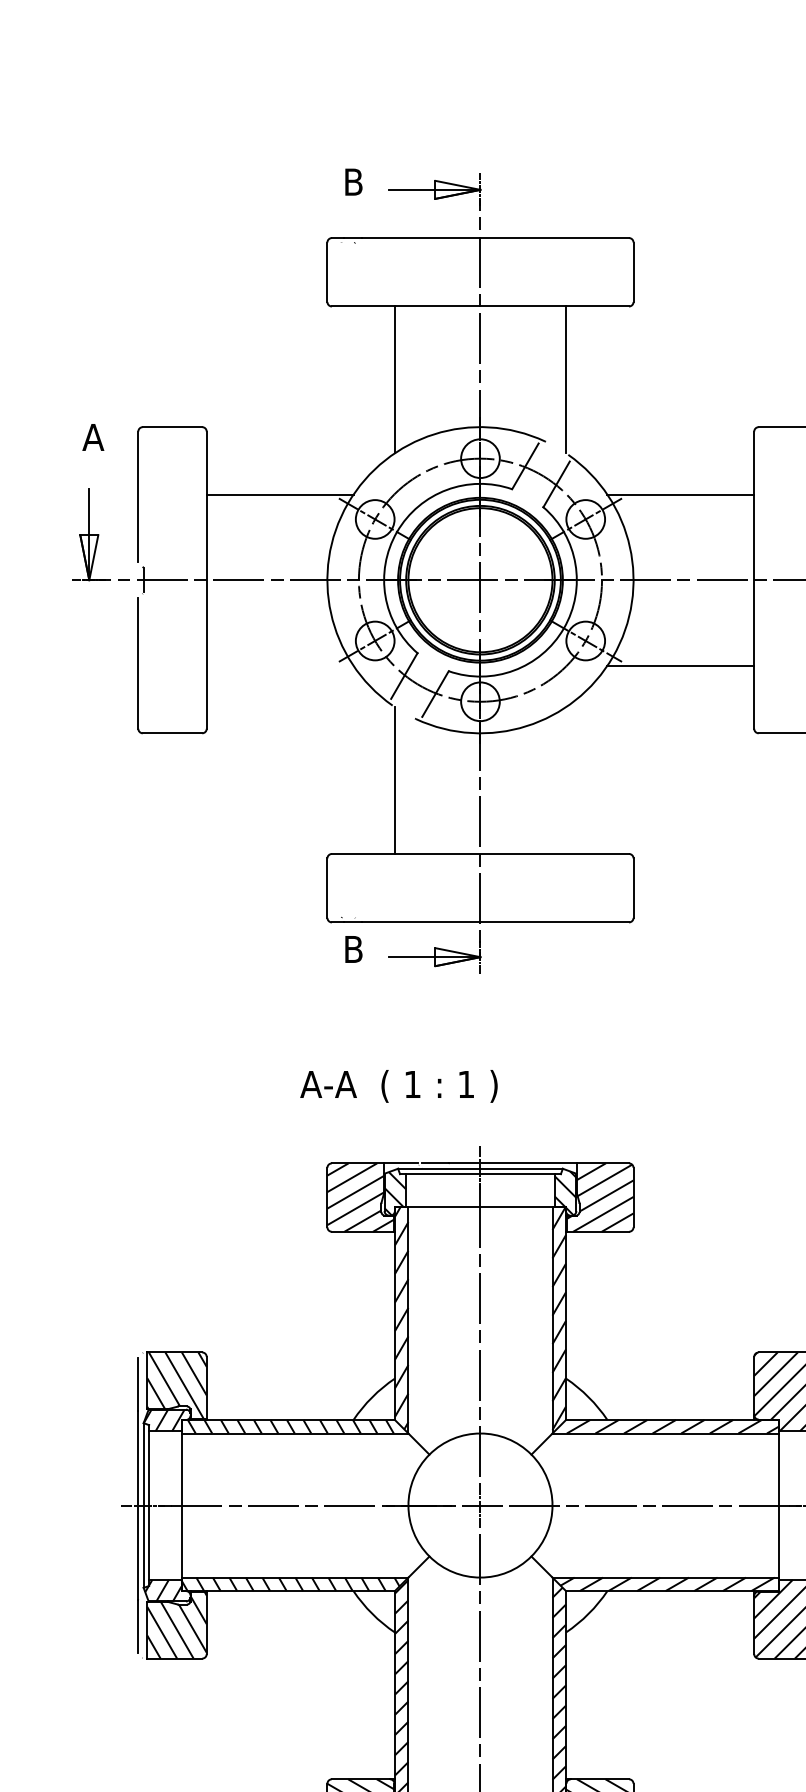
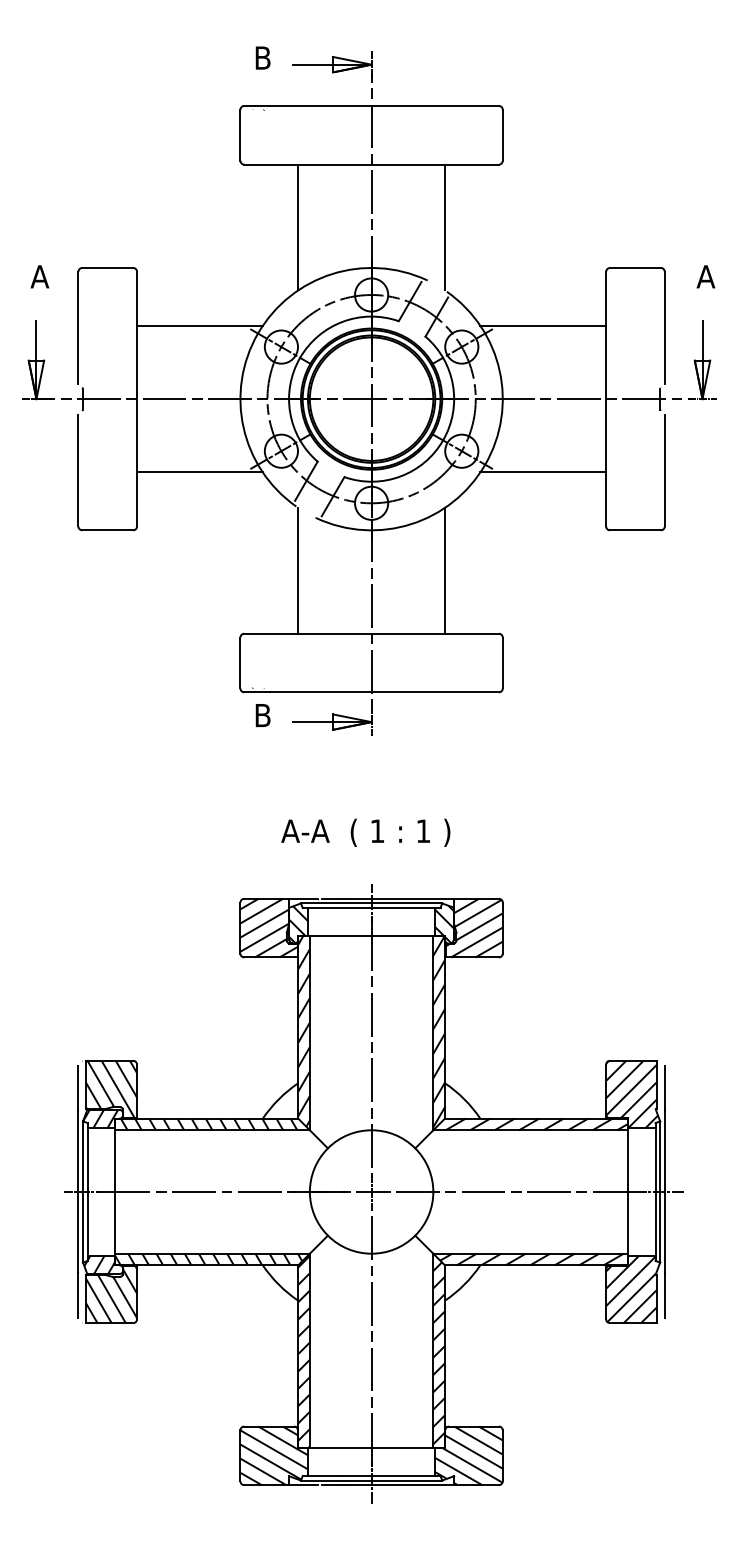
line: (279, 665) -> (199, 472), added
line: (565, 780) -> (444, 570), added
text: (398, 1085) -> (365, 832), moved

